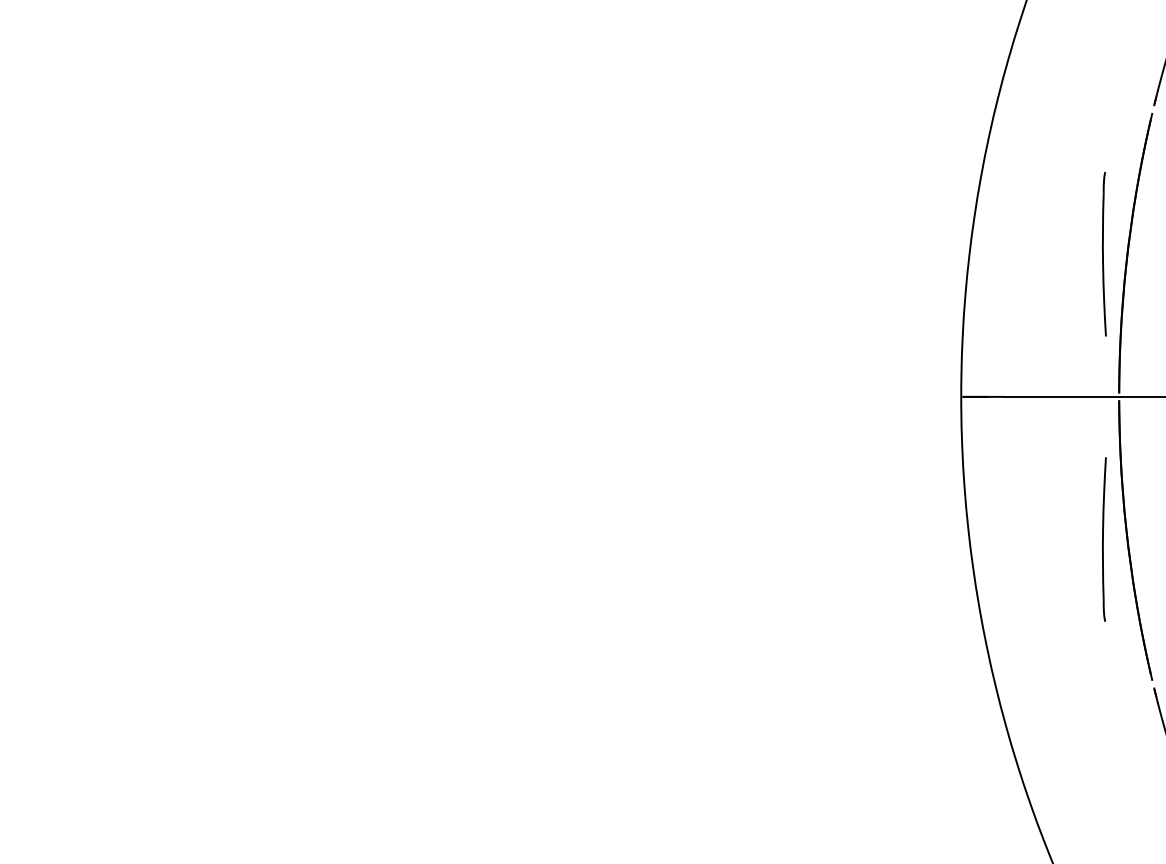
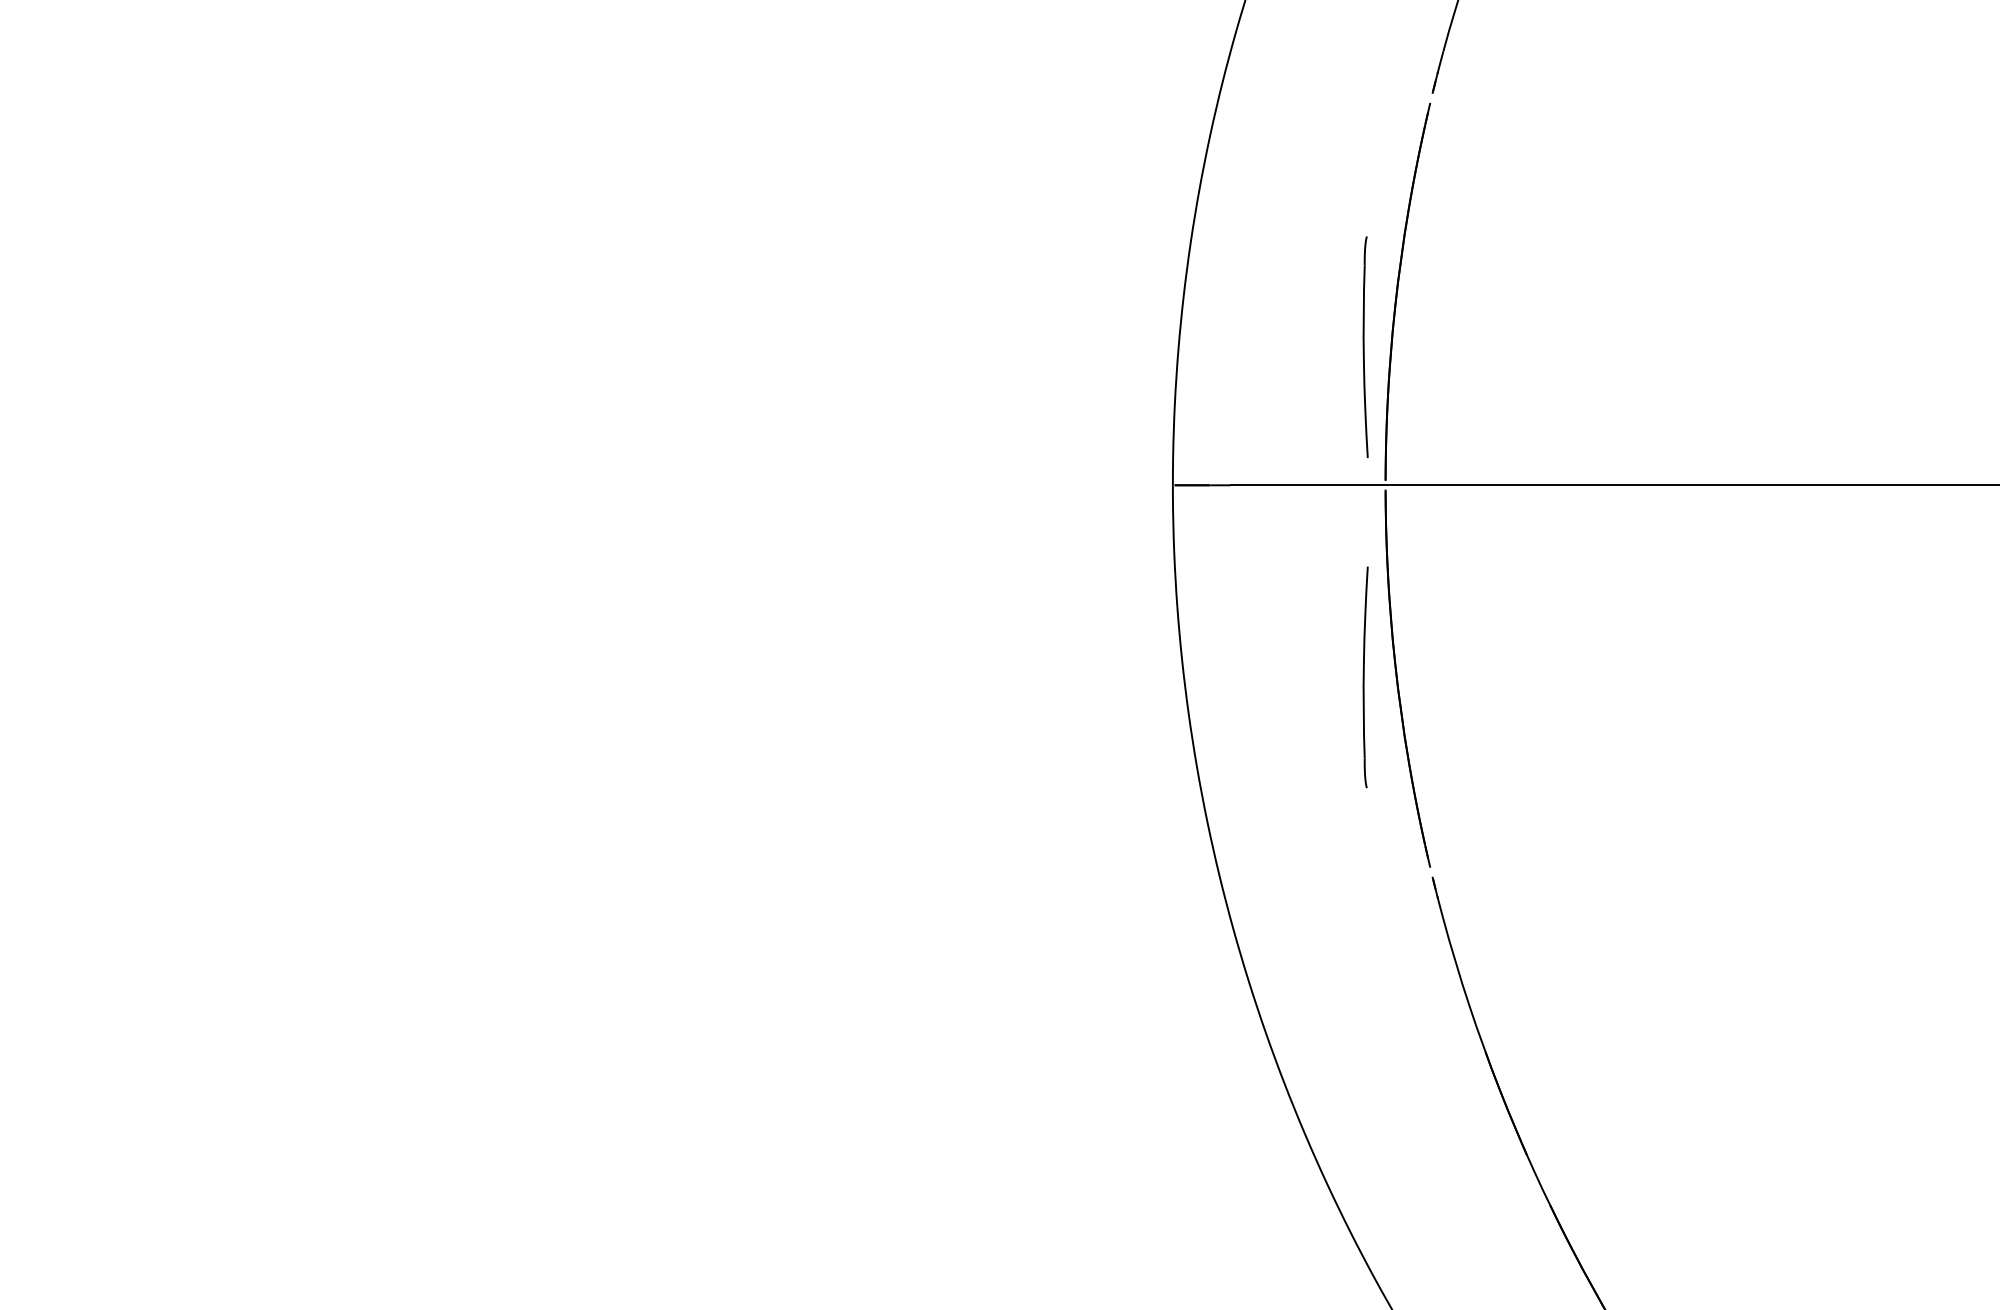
part: (1104, 253) -> (1365, 346), moved

